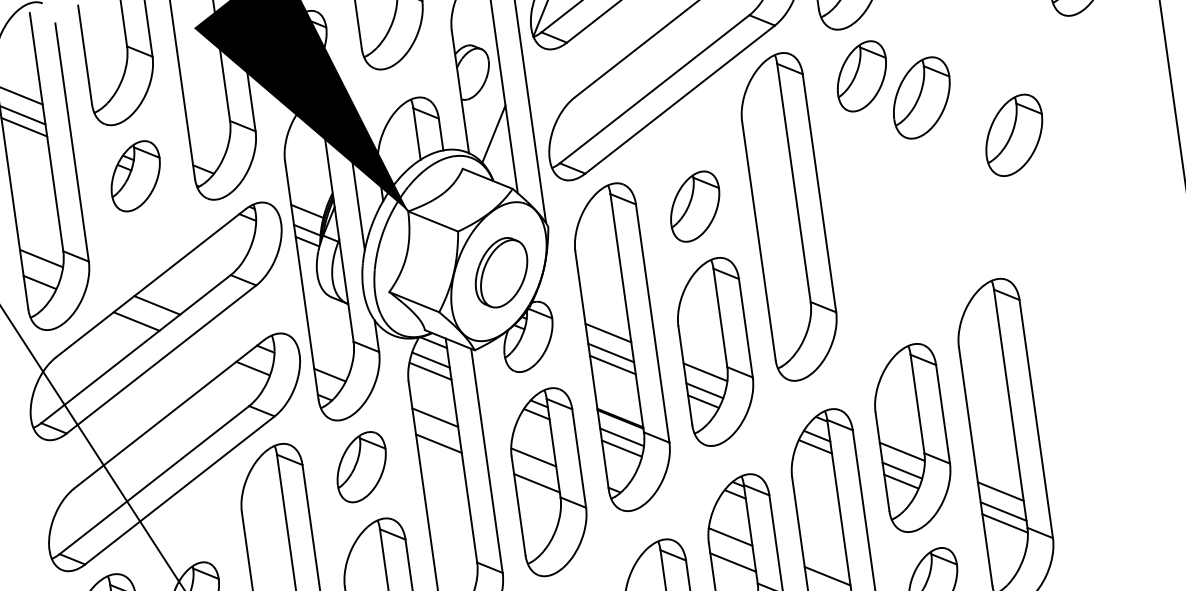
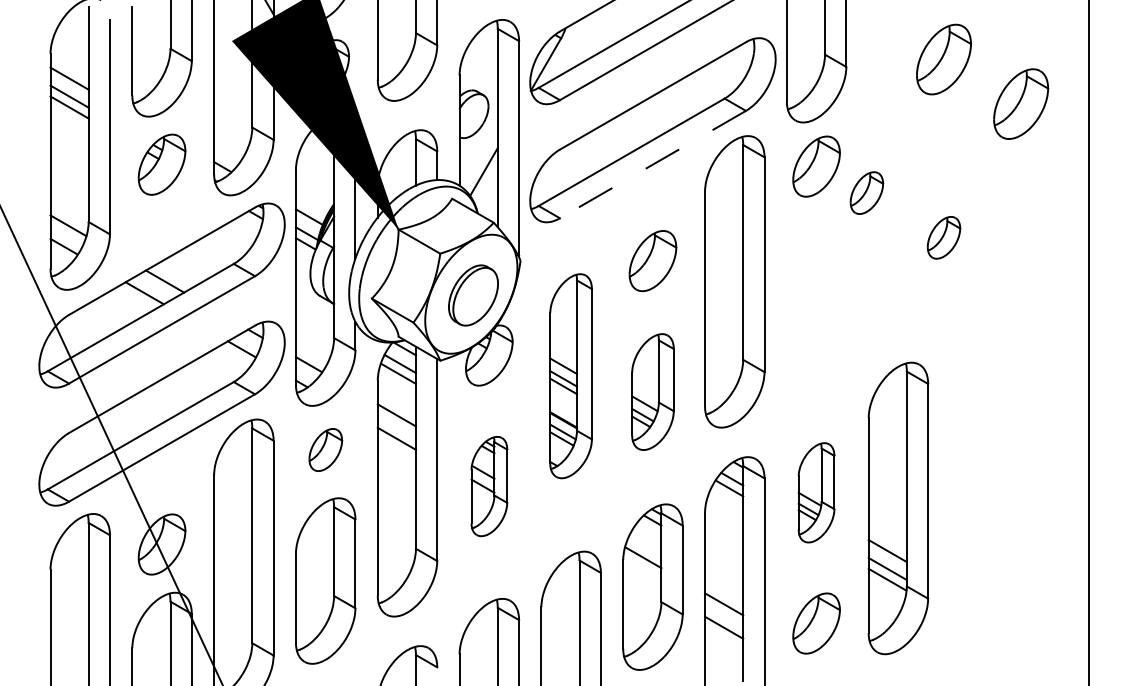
part: (921, 97) -> (866, 192), size x0.6
line: (679, 99) -> (652, 164), solid -> dashed
part: (1013, 135) -> (943, 237), size x0.6
part: (621, 346) -> (570, 375), size x0.7
part: (715, 351) -> (652, 391), size x0.7
part: (912, 437) -> (816, 492), size x0.6
part: (361, 466) -> (325, 449), size x0.7
part: (549, 482) -> (489, 486), size x0.6
line: (733, 562) -> (642, 580), removed

